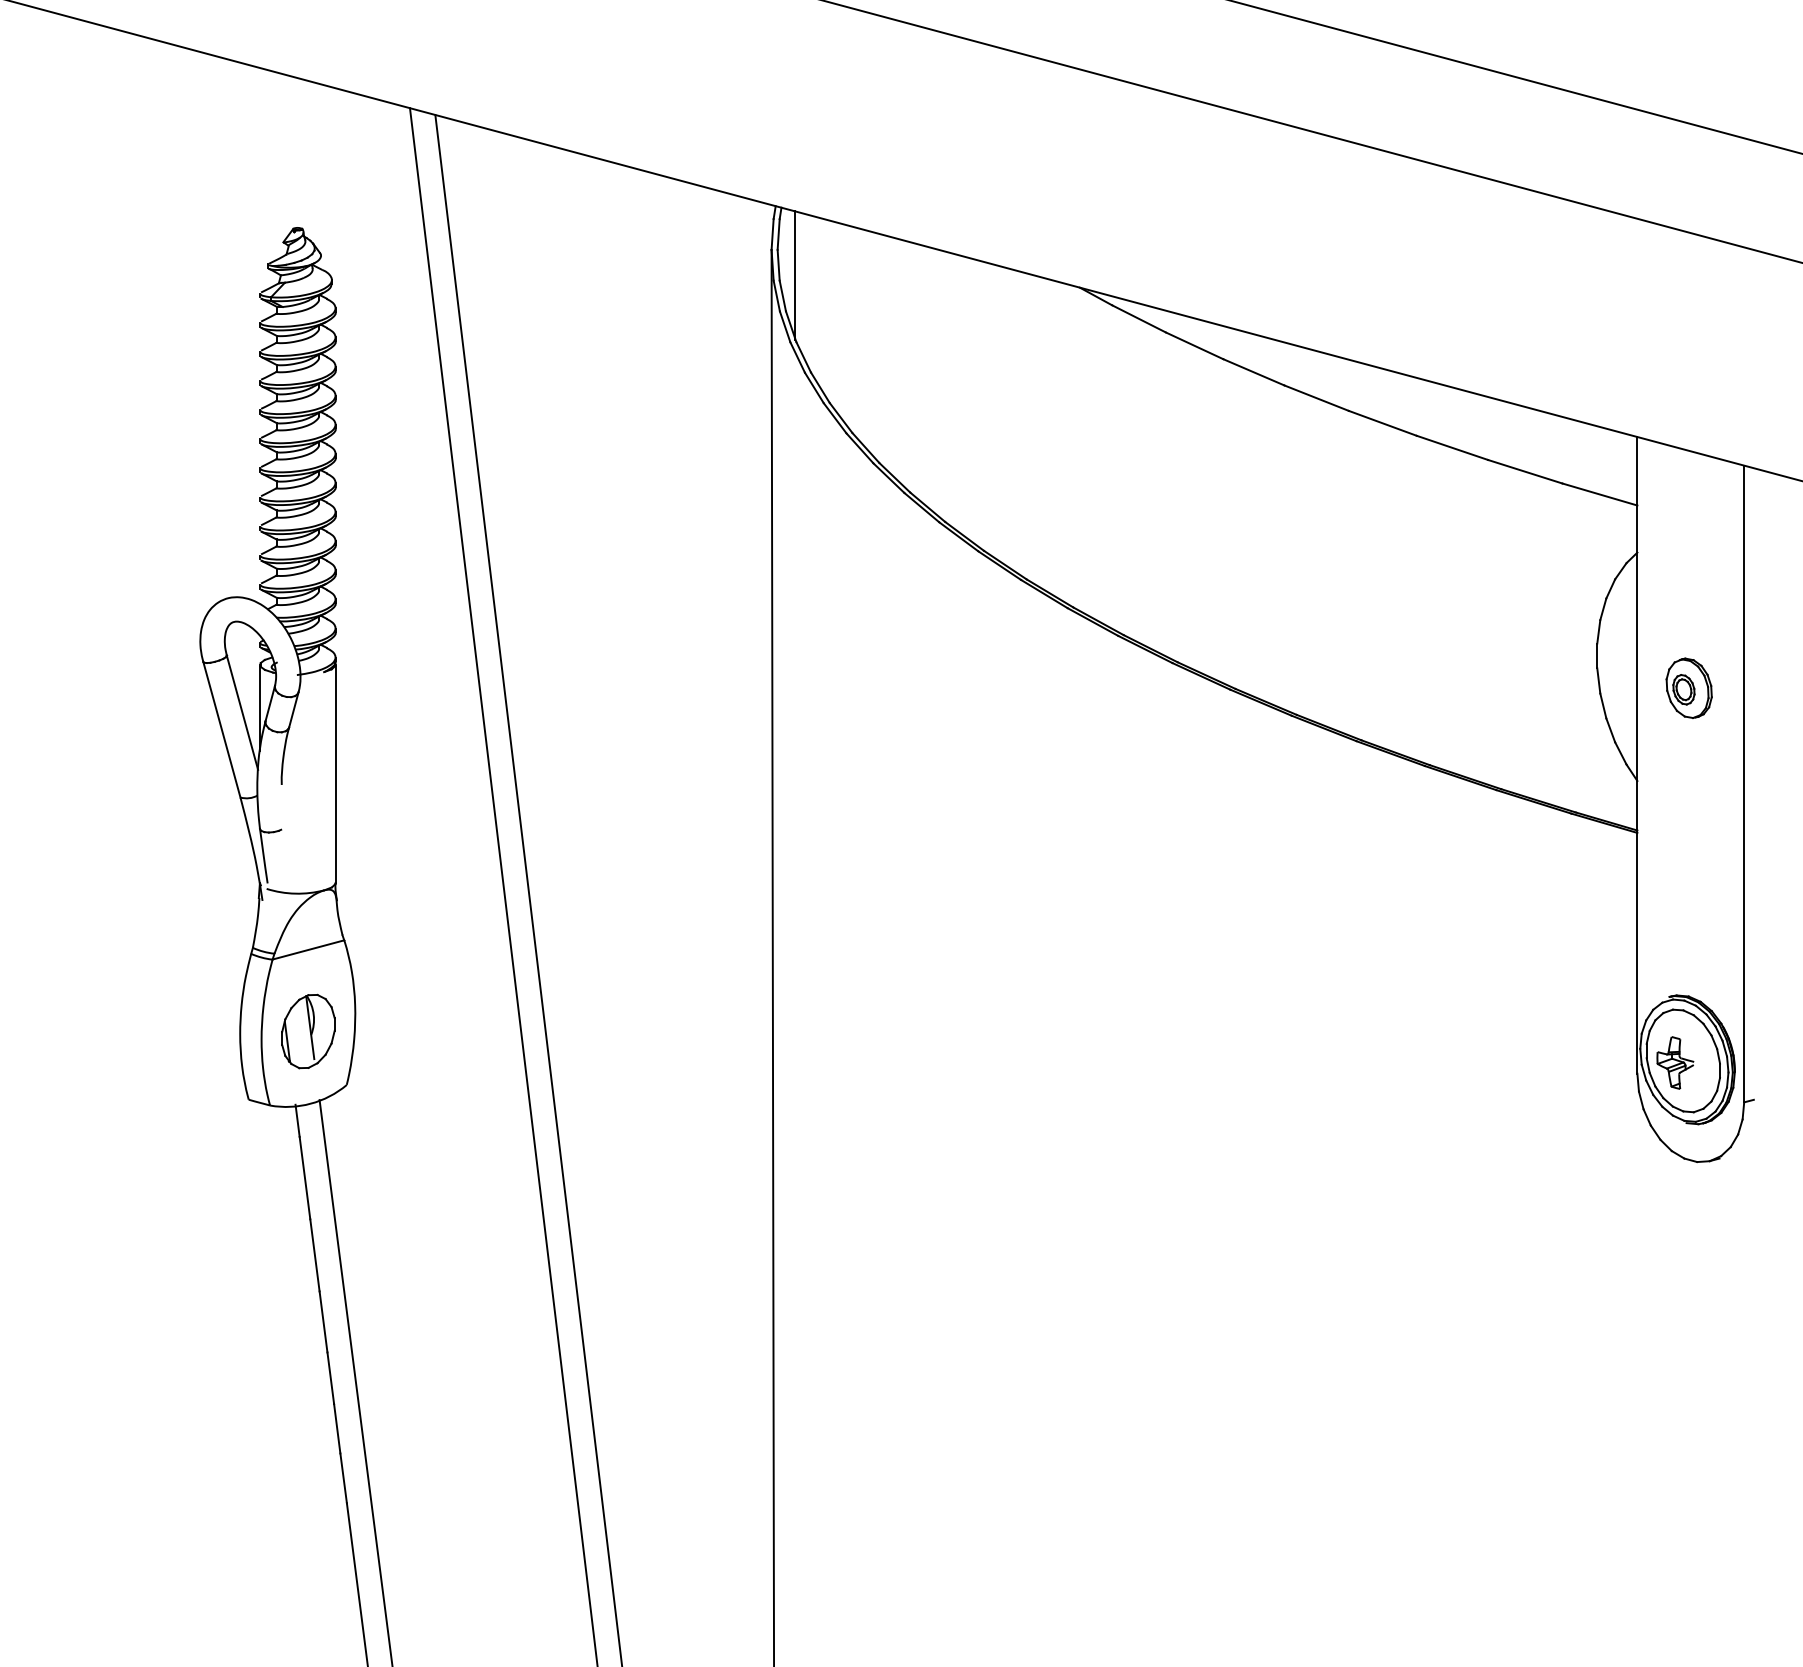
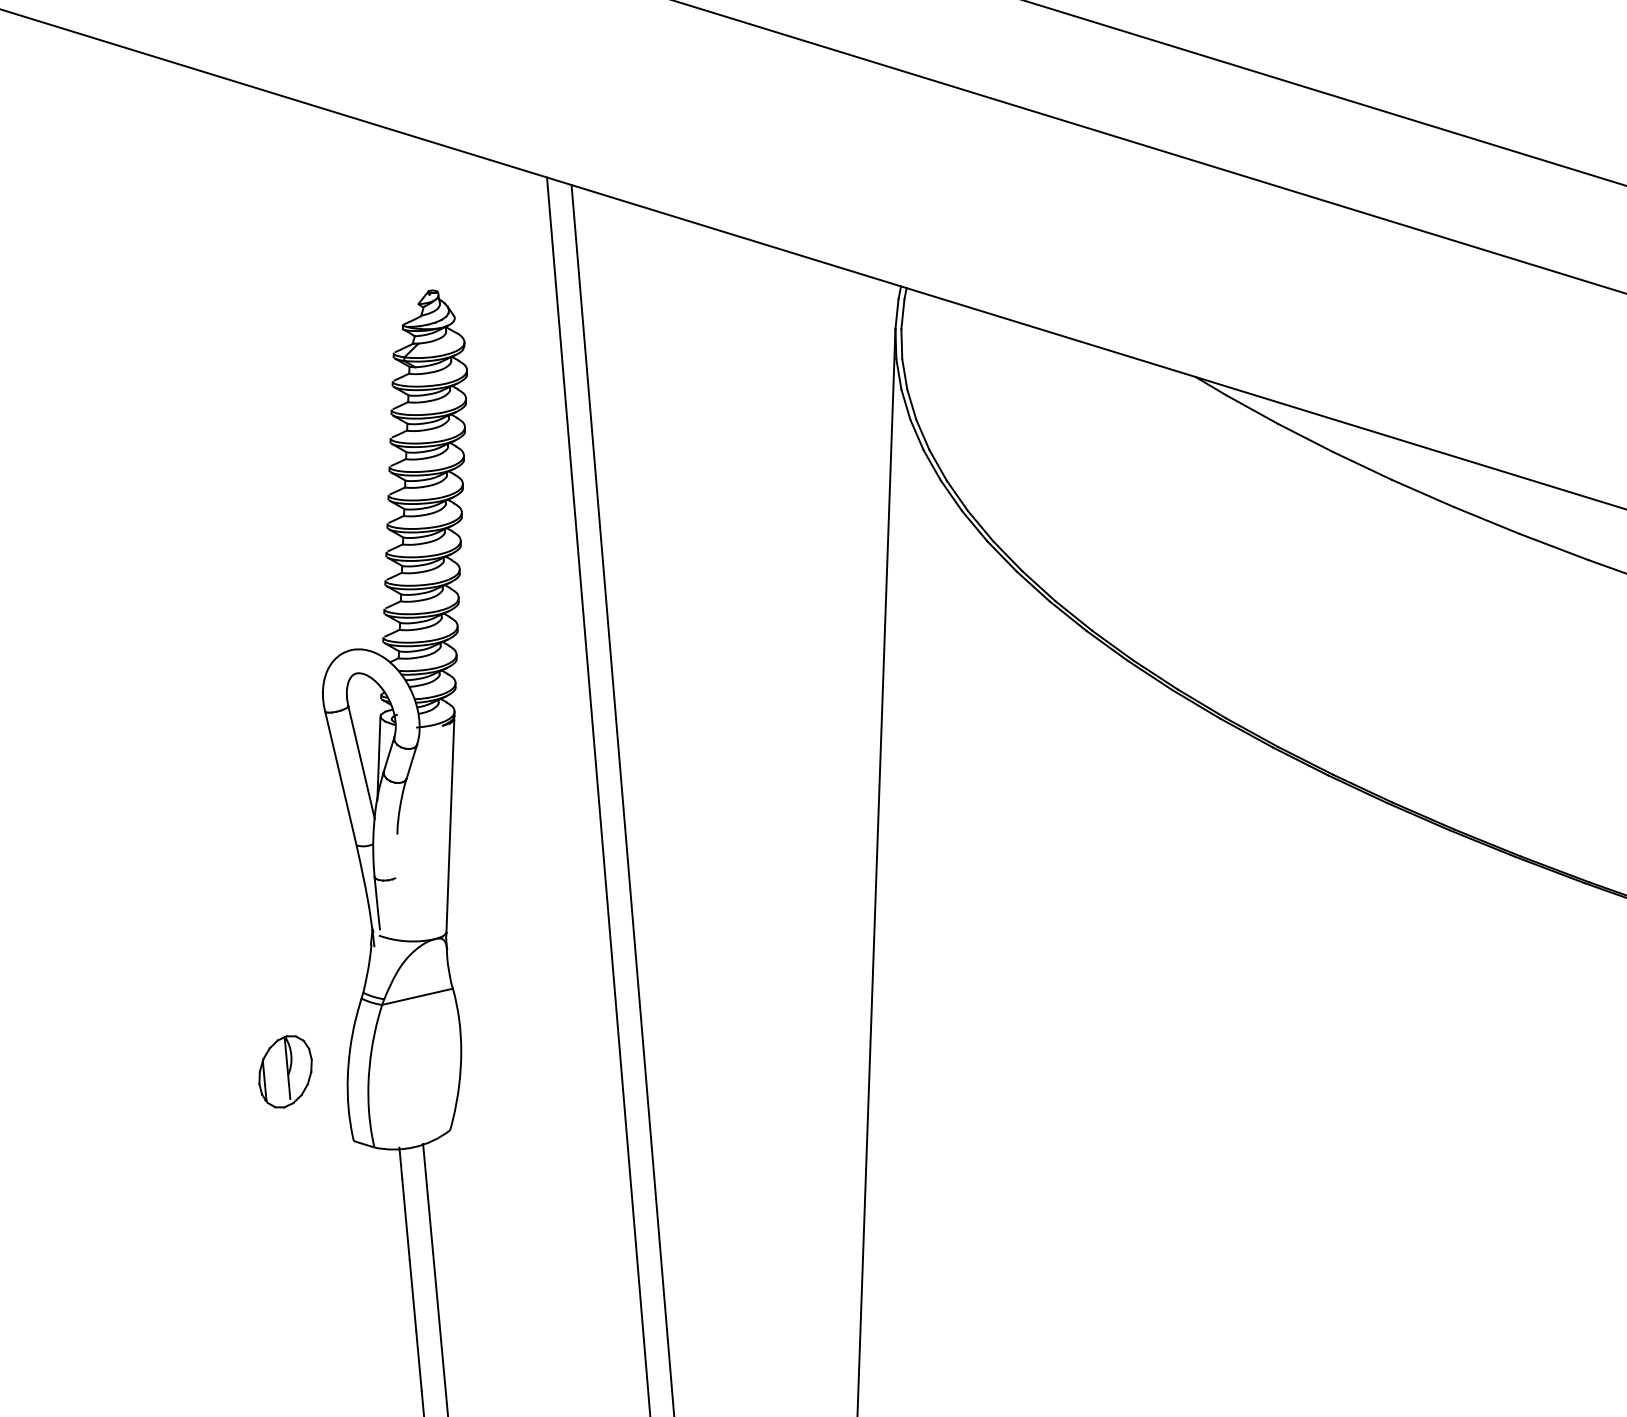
line: (795, 275) -> (917, 354), removed
part: (308, 1031) -> (285, 1071), moved

